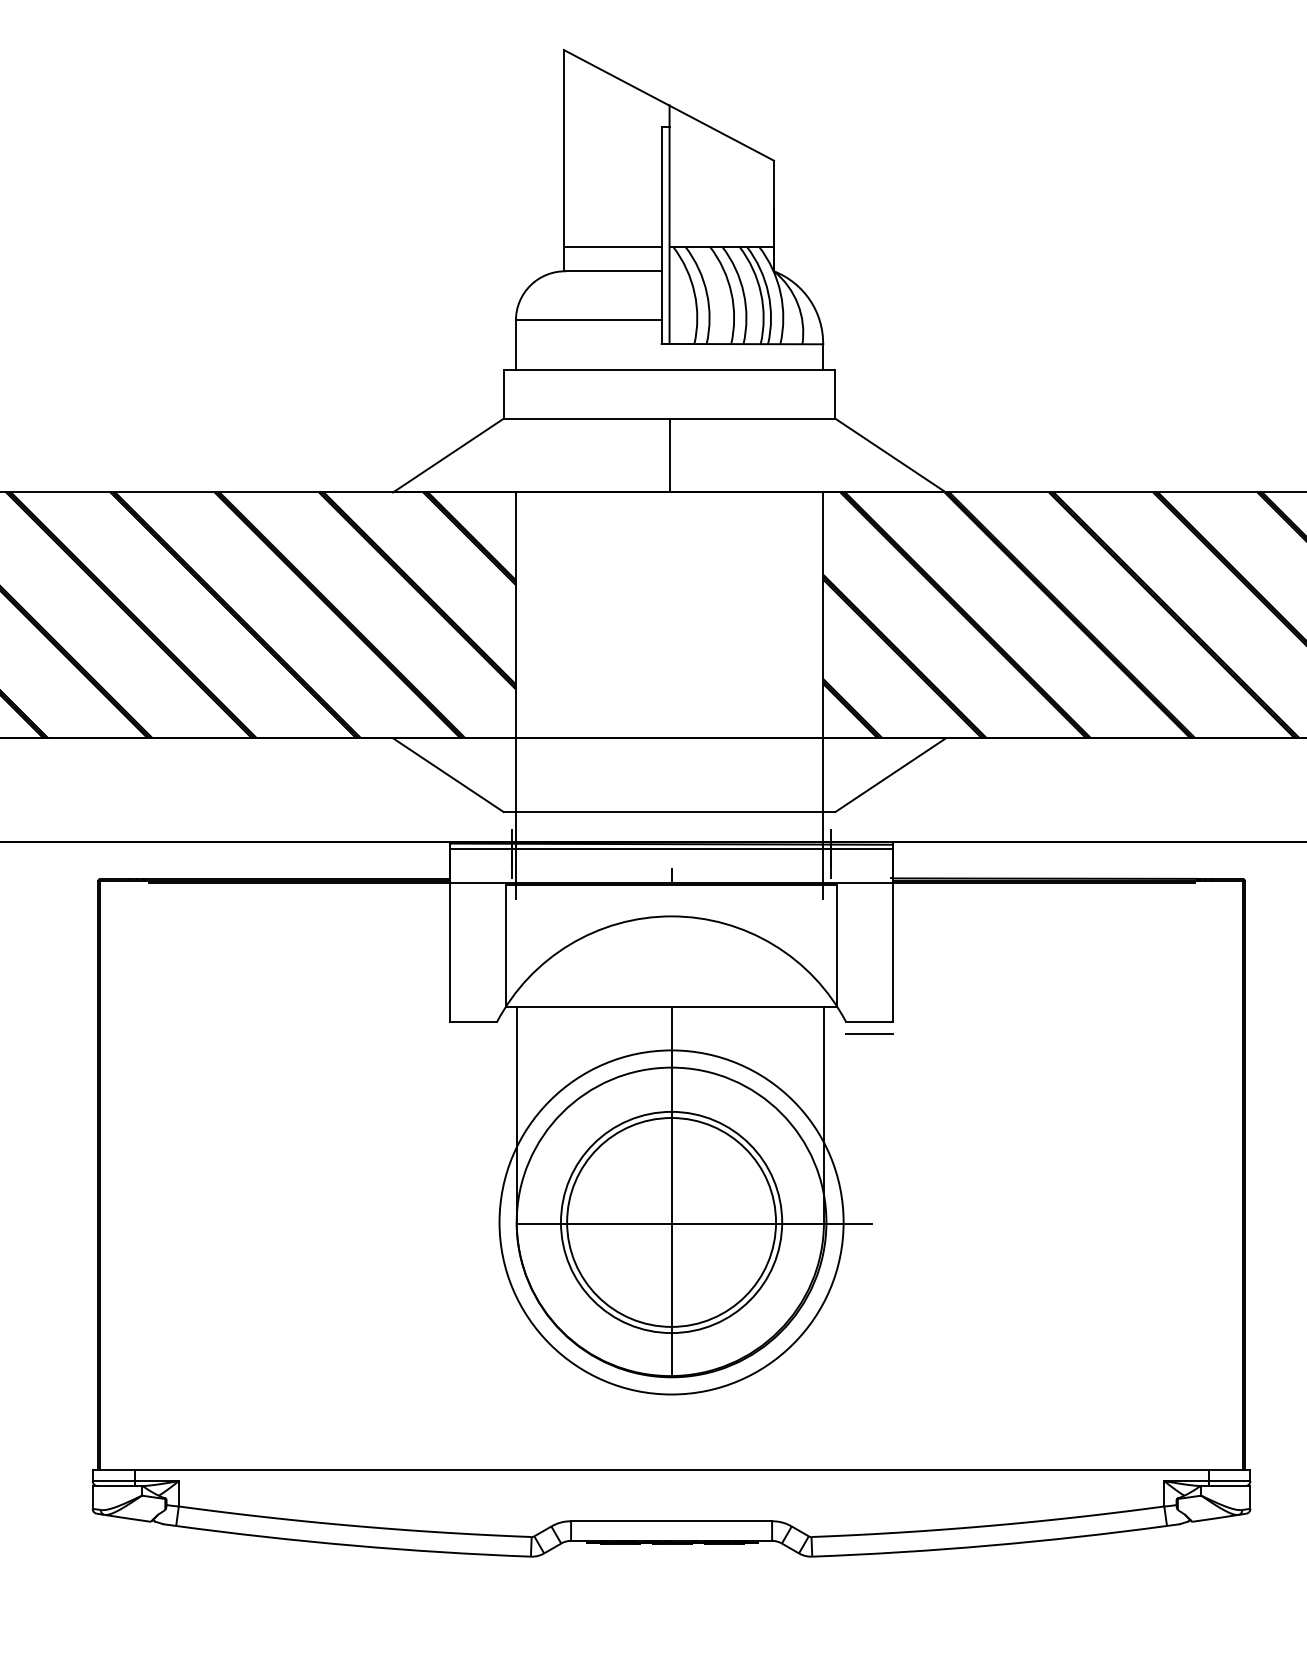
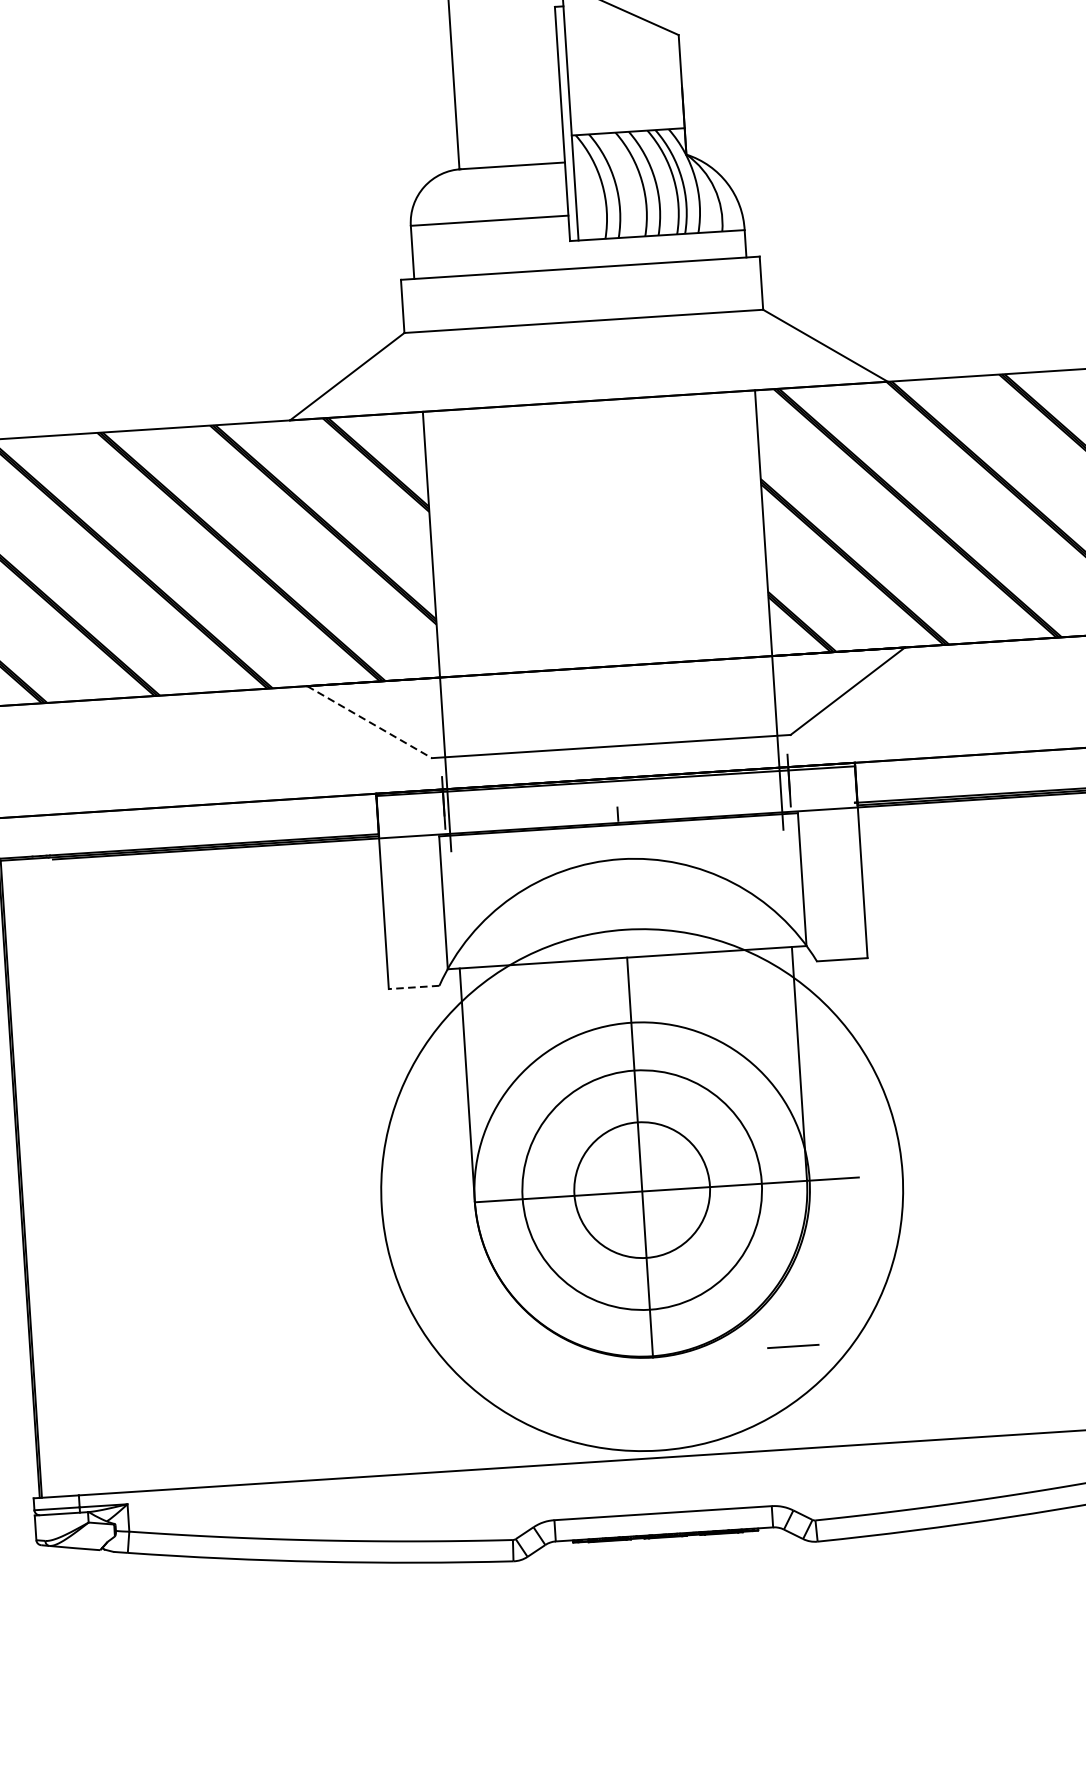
line: (613, 246) -> (511, 139), removed
line: (669, 455) -> (586, 361), removed
line: (448, 775) -> (369, 722), solid -> dashed
line: (671, 848) -> (615, 785), removed
line: (473, 1022) -> (414, 987), solid -> dashed
line: (869, 1033) -> (793, 1345), moved
circle: (671, 1222) -> (642, 1190), size x0.6
circle: (671, 1222) -> (642, 1190), size x1.4

